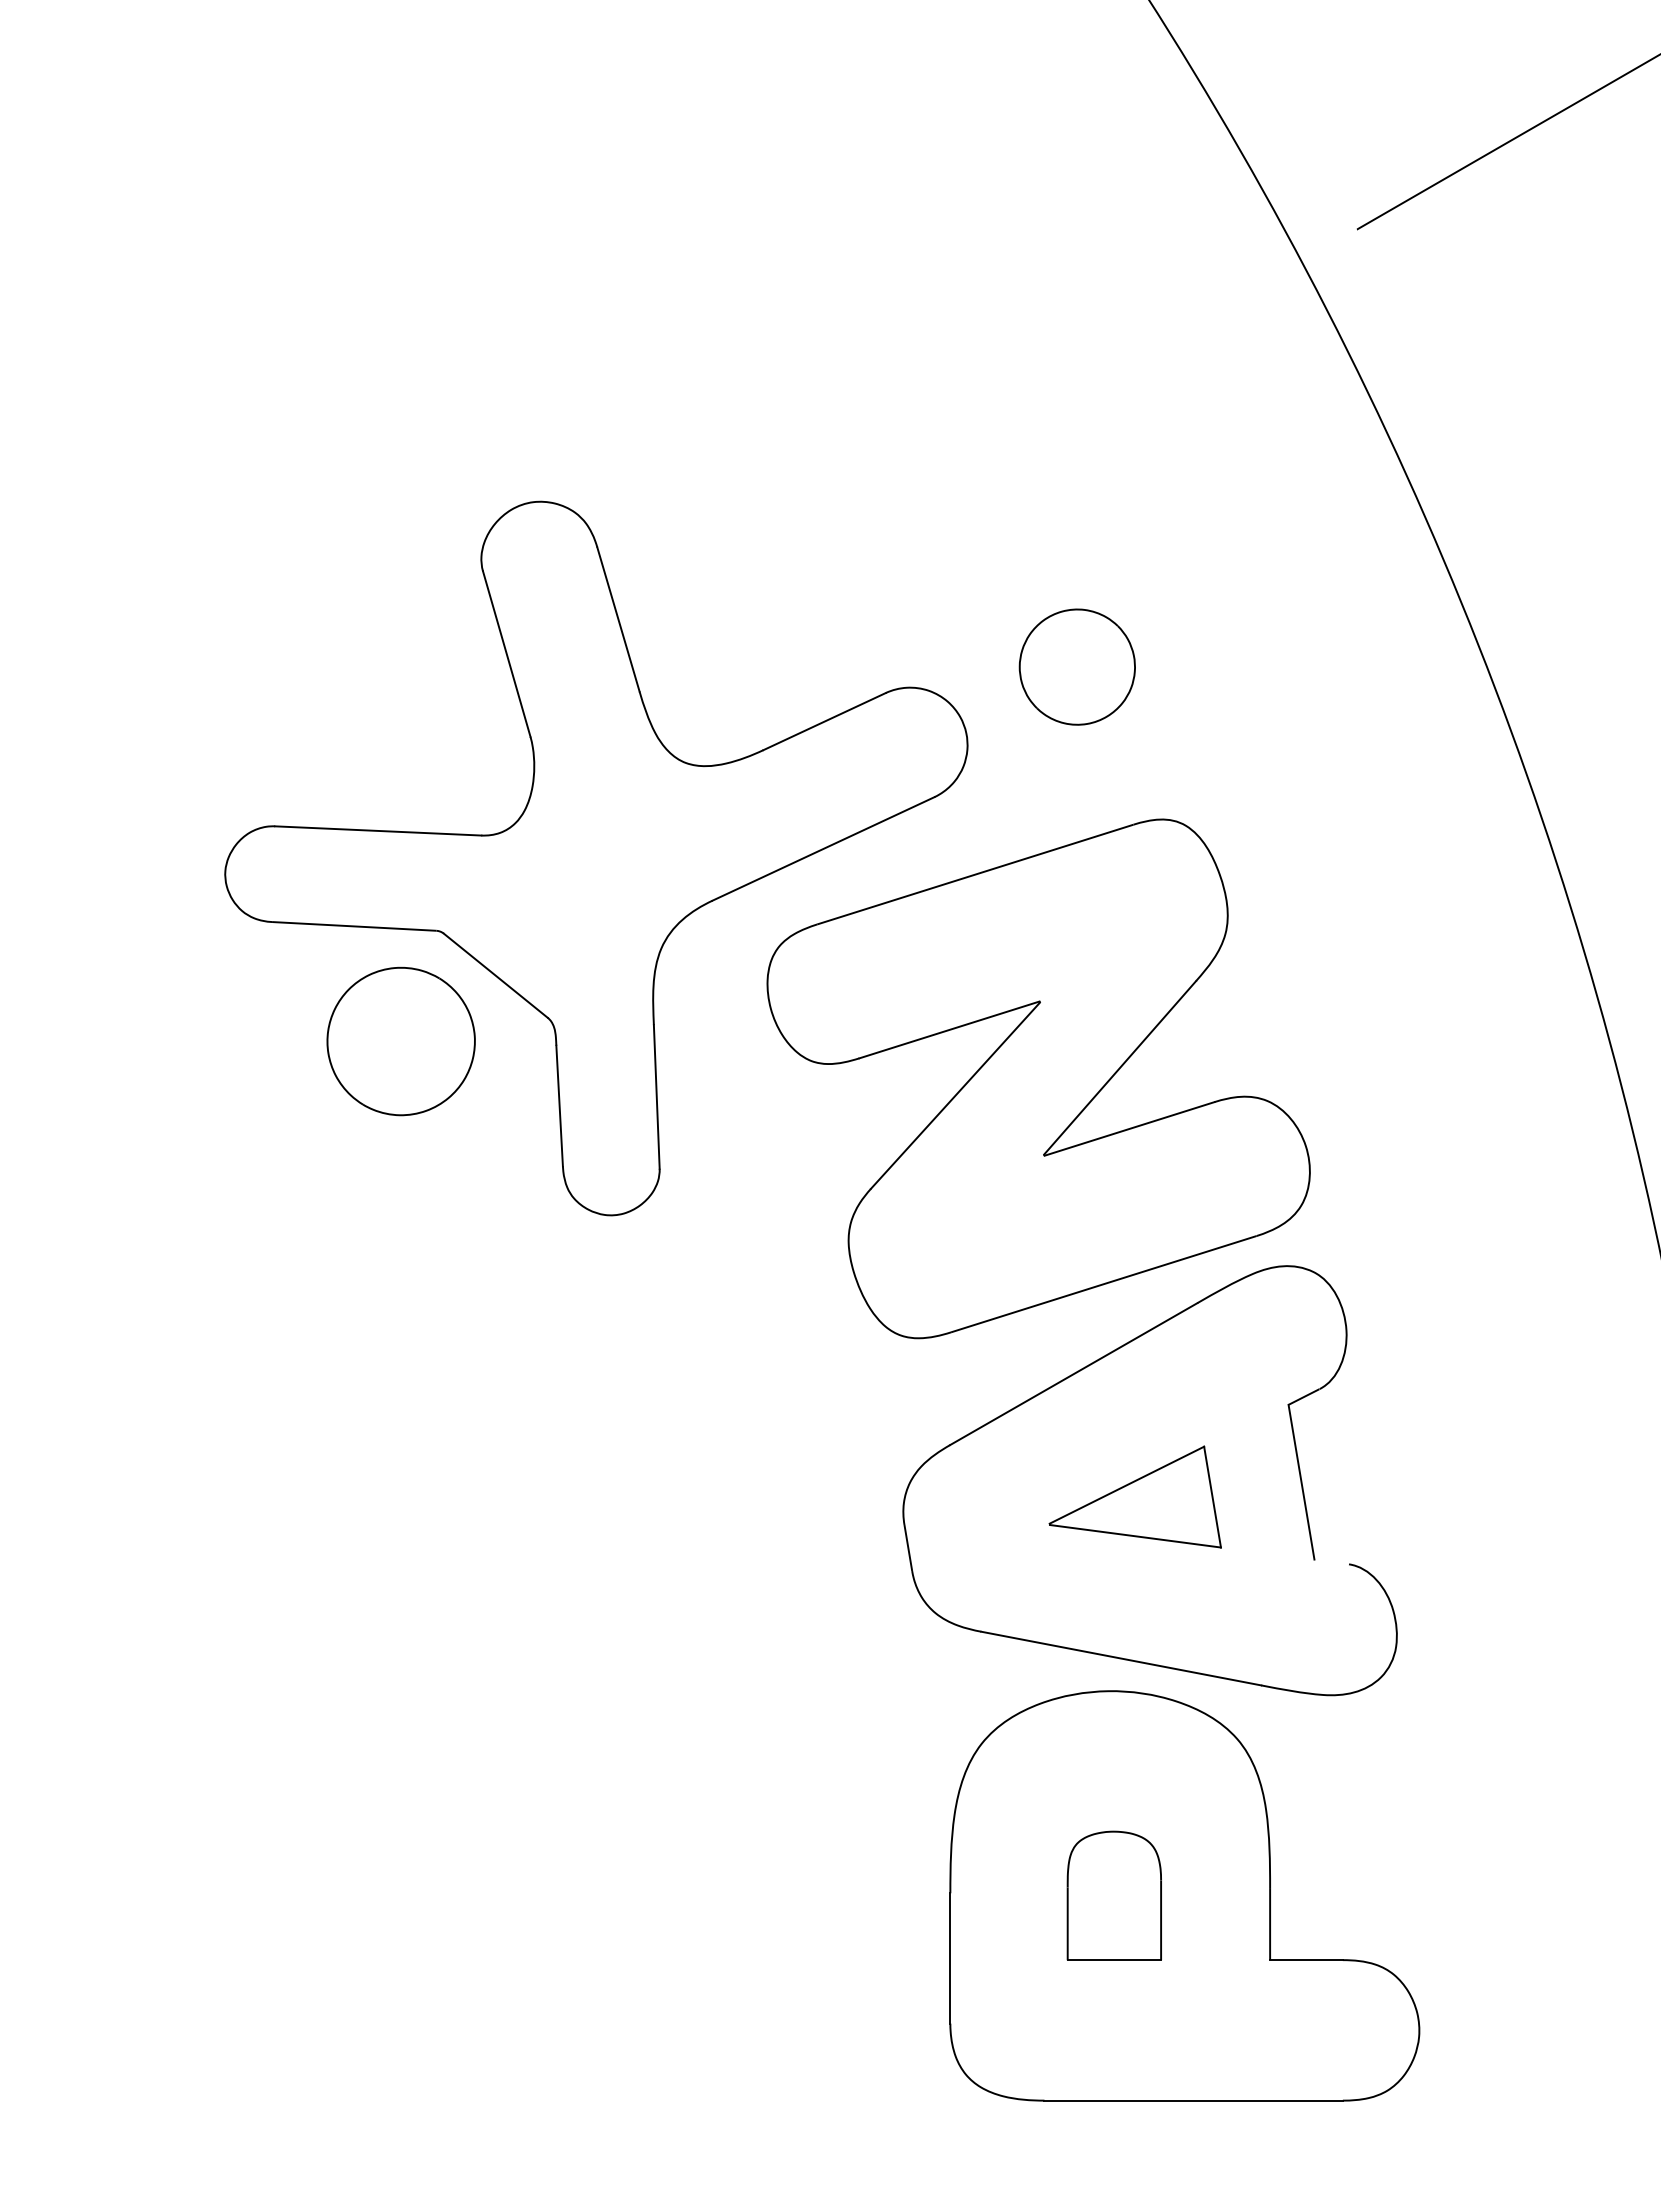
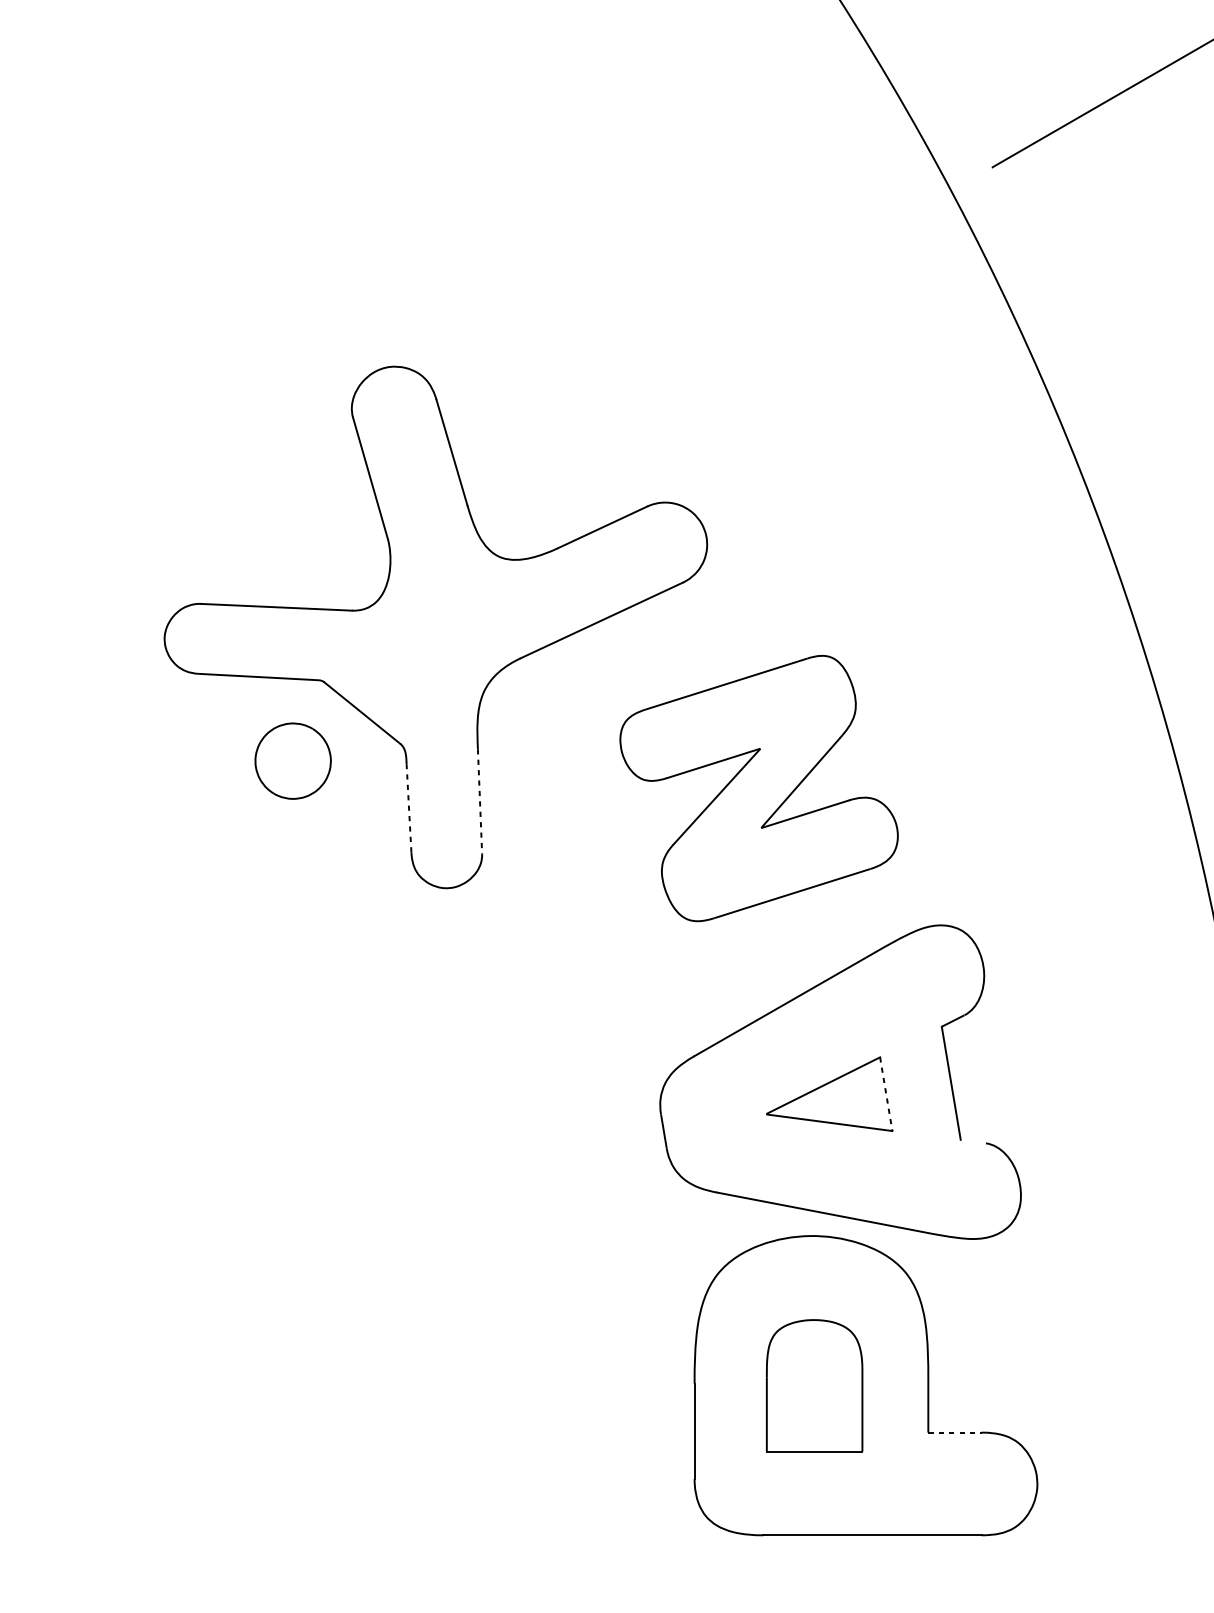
part: (1076, 666) -> (786, 487), removed
part: (400, 1041) -> (292, 761), size x0.7
part: (1038, 1078) -> (759, 788), size x0.7
line: (656, 1096) -> (479, 801), solid -> dashed
line: (559, 1105) -> (408, 807), solid -> dashed
line: (1212, 1497) -> (886, 1094), solid -> dashed
part: (1113, 1895) -> (813, 1385), size x1.4
line: (1307, 1960) -> (955, 1432), solid -> dashed

